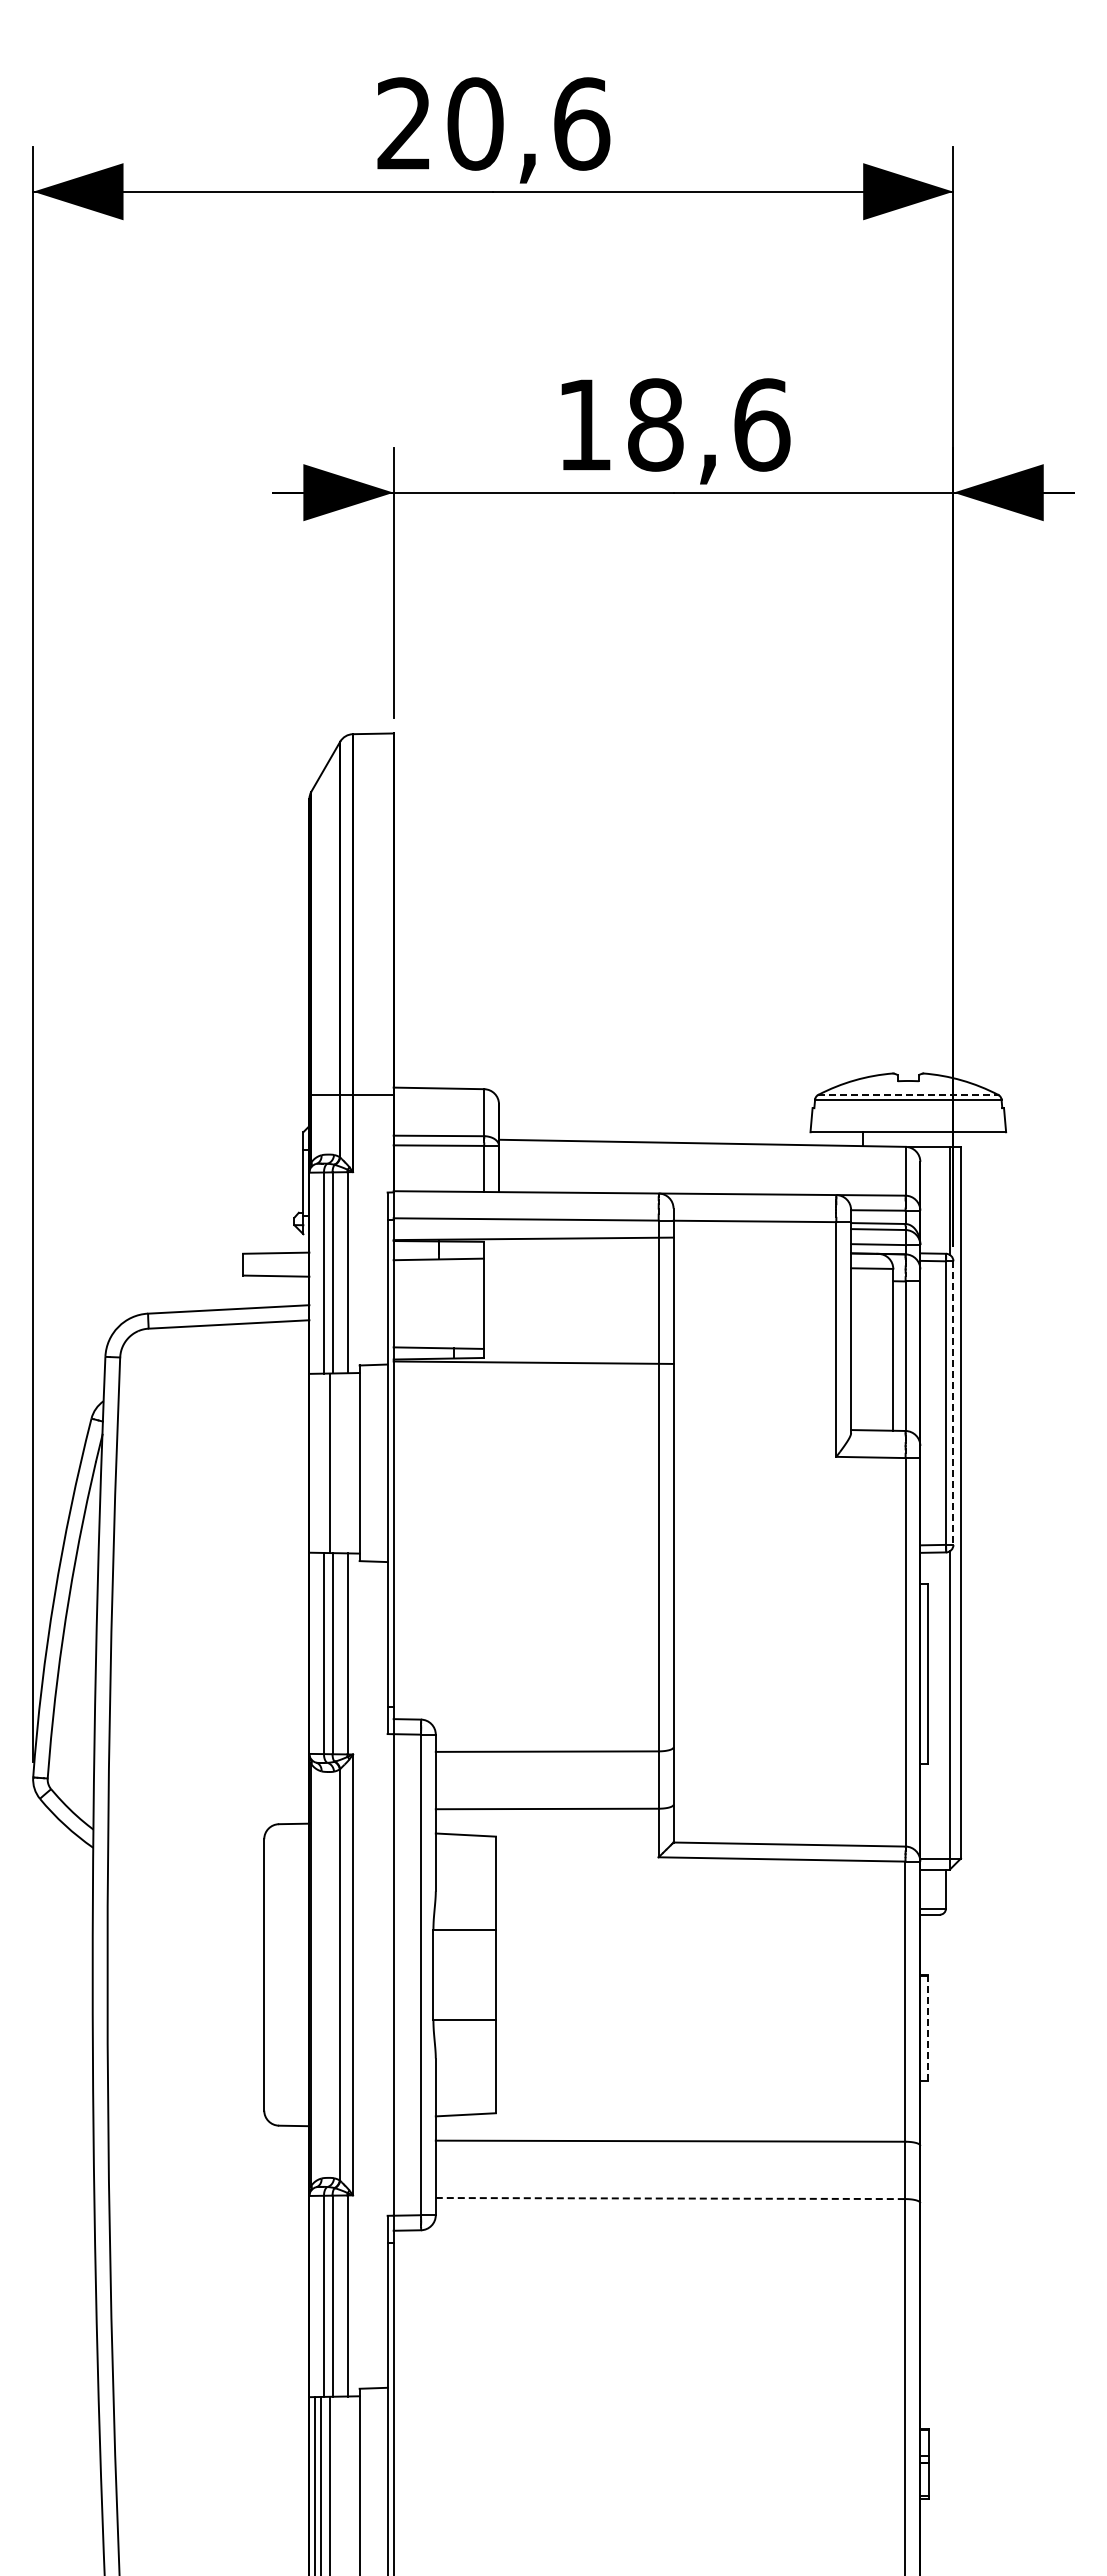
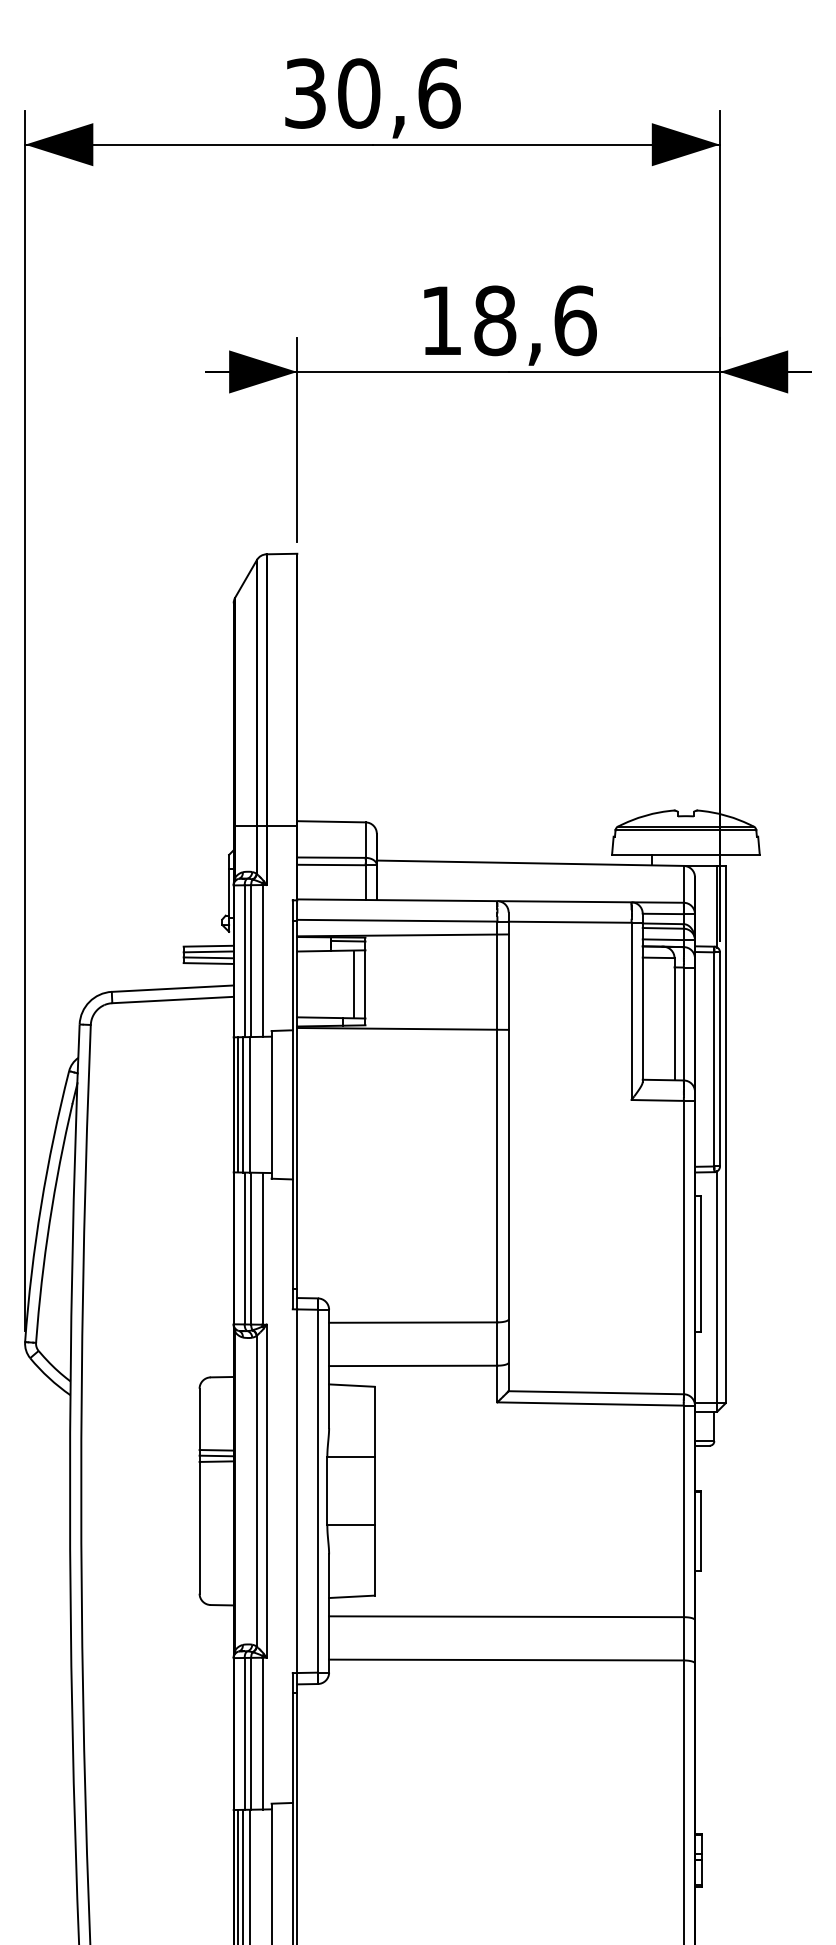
text: (404, 123) -> (305, 93), 20,6 -> 30,6
line: (908, 1094) -> (686, 826), dashed -> solid
line: (460, 1246) -> (347, 941), added
line: (276, 1260) -> (208, 951), added
line: (276, 1268) -> (208, 957), added
line: (469, 1303) -> (354, 984), added
line: (953, 1403) -> (720, 1059), dashed -> solid
line: (315, 1462) -> (238, 1104), added
line: (321, 1462) -> (242, 1104), added
line: (286, 1920) -> (216, 1450), added
line: (286, 1927) -> (216, 1455), added
line: (286, 1935) -> (216, 1461), added
line: (927, 2028) -> (700, 1531), dashed -> solid
line: (670, 2198) -> (506, 1660), dashed -> solid

